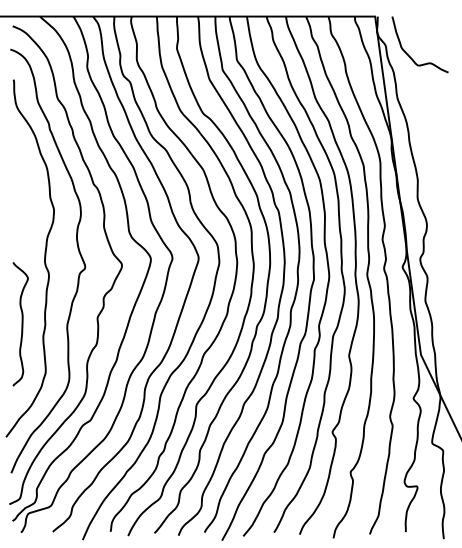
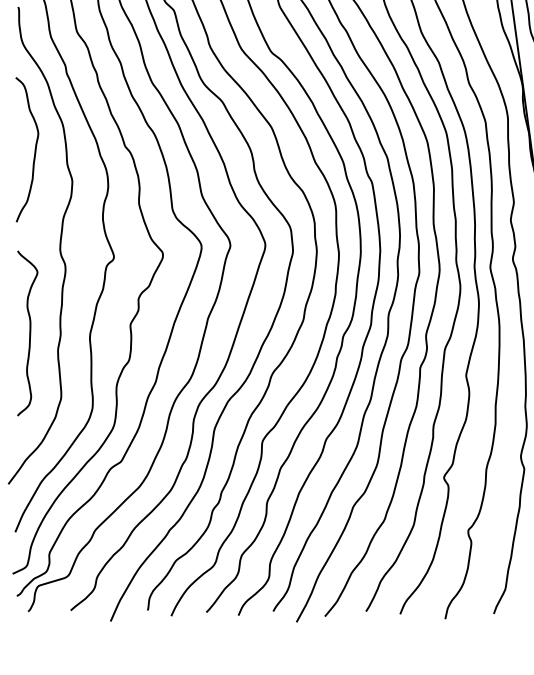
curve: (25, 186) -> (34, 149), added

